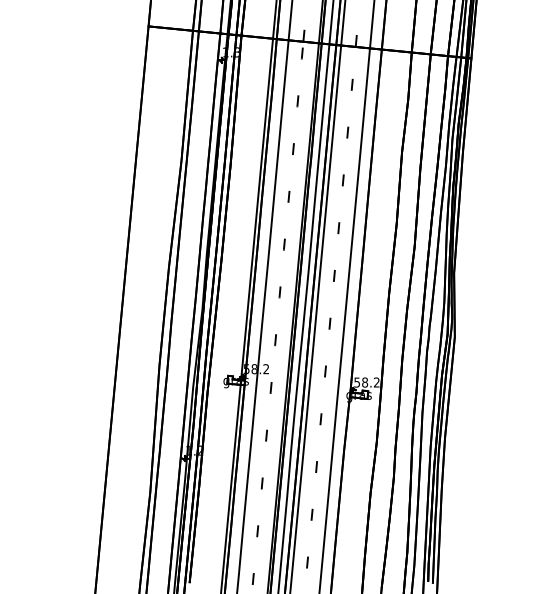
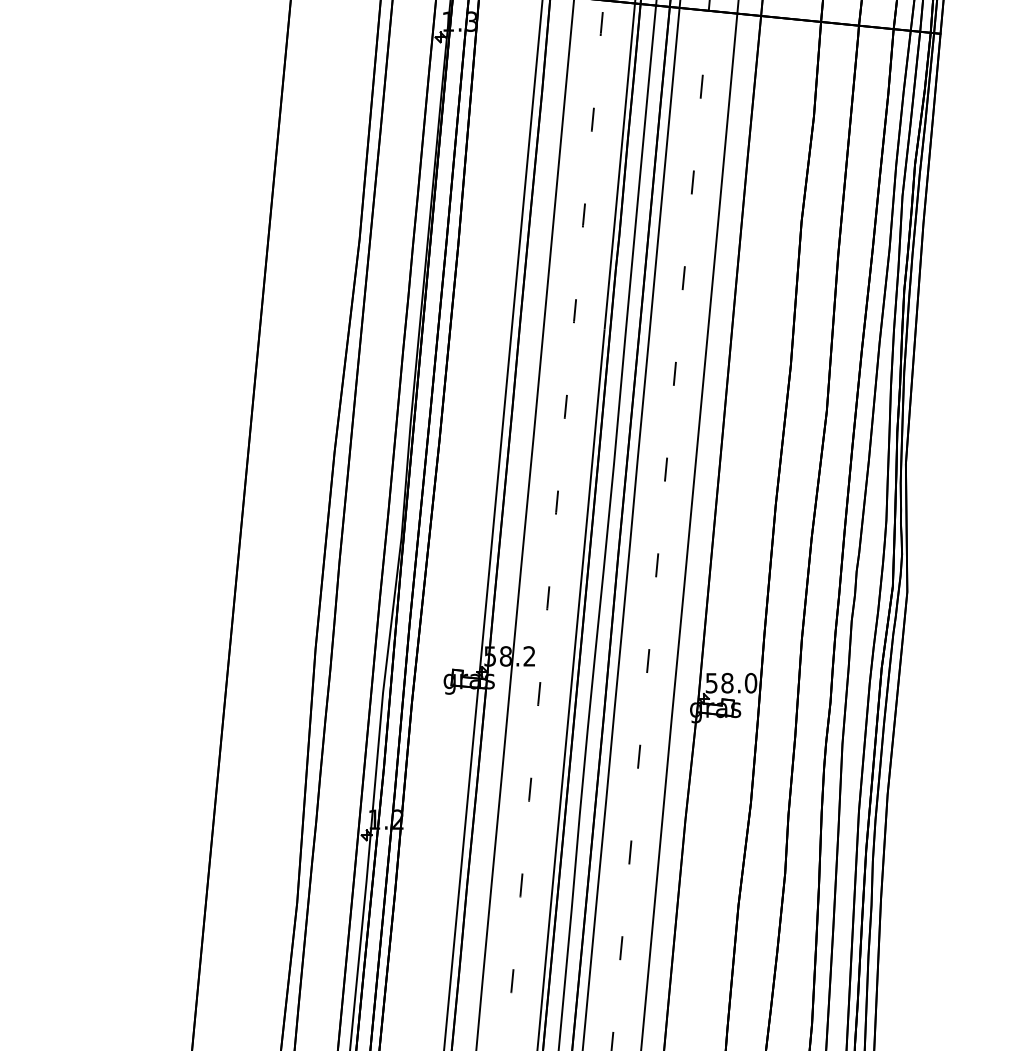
text: (376, 382) -> (750, 683), 58.2 -> 58.0

